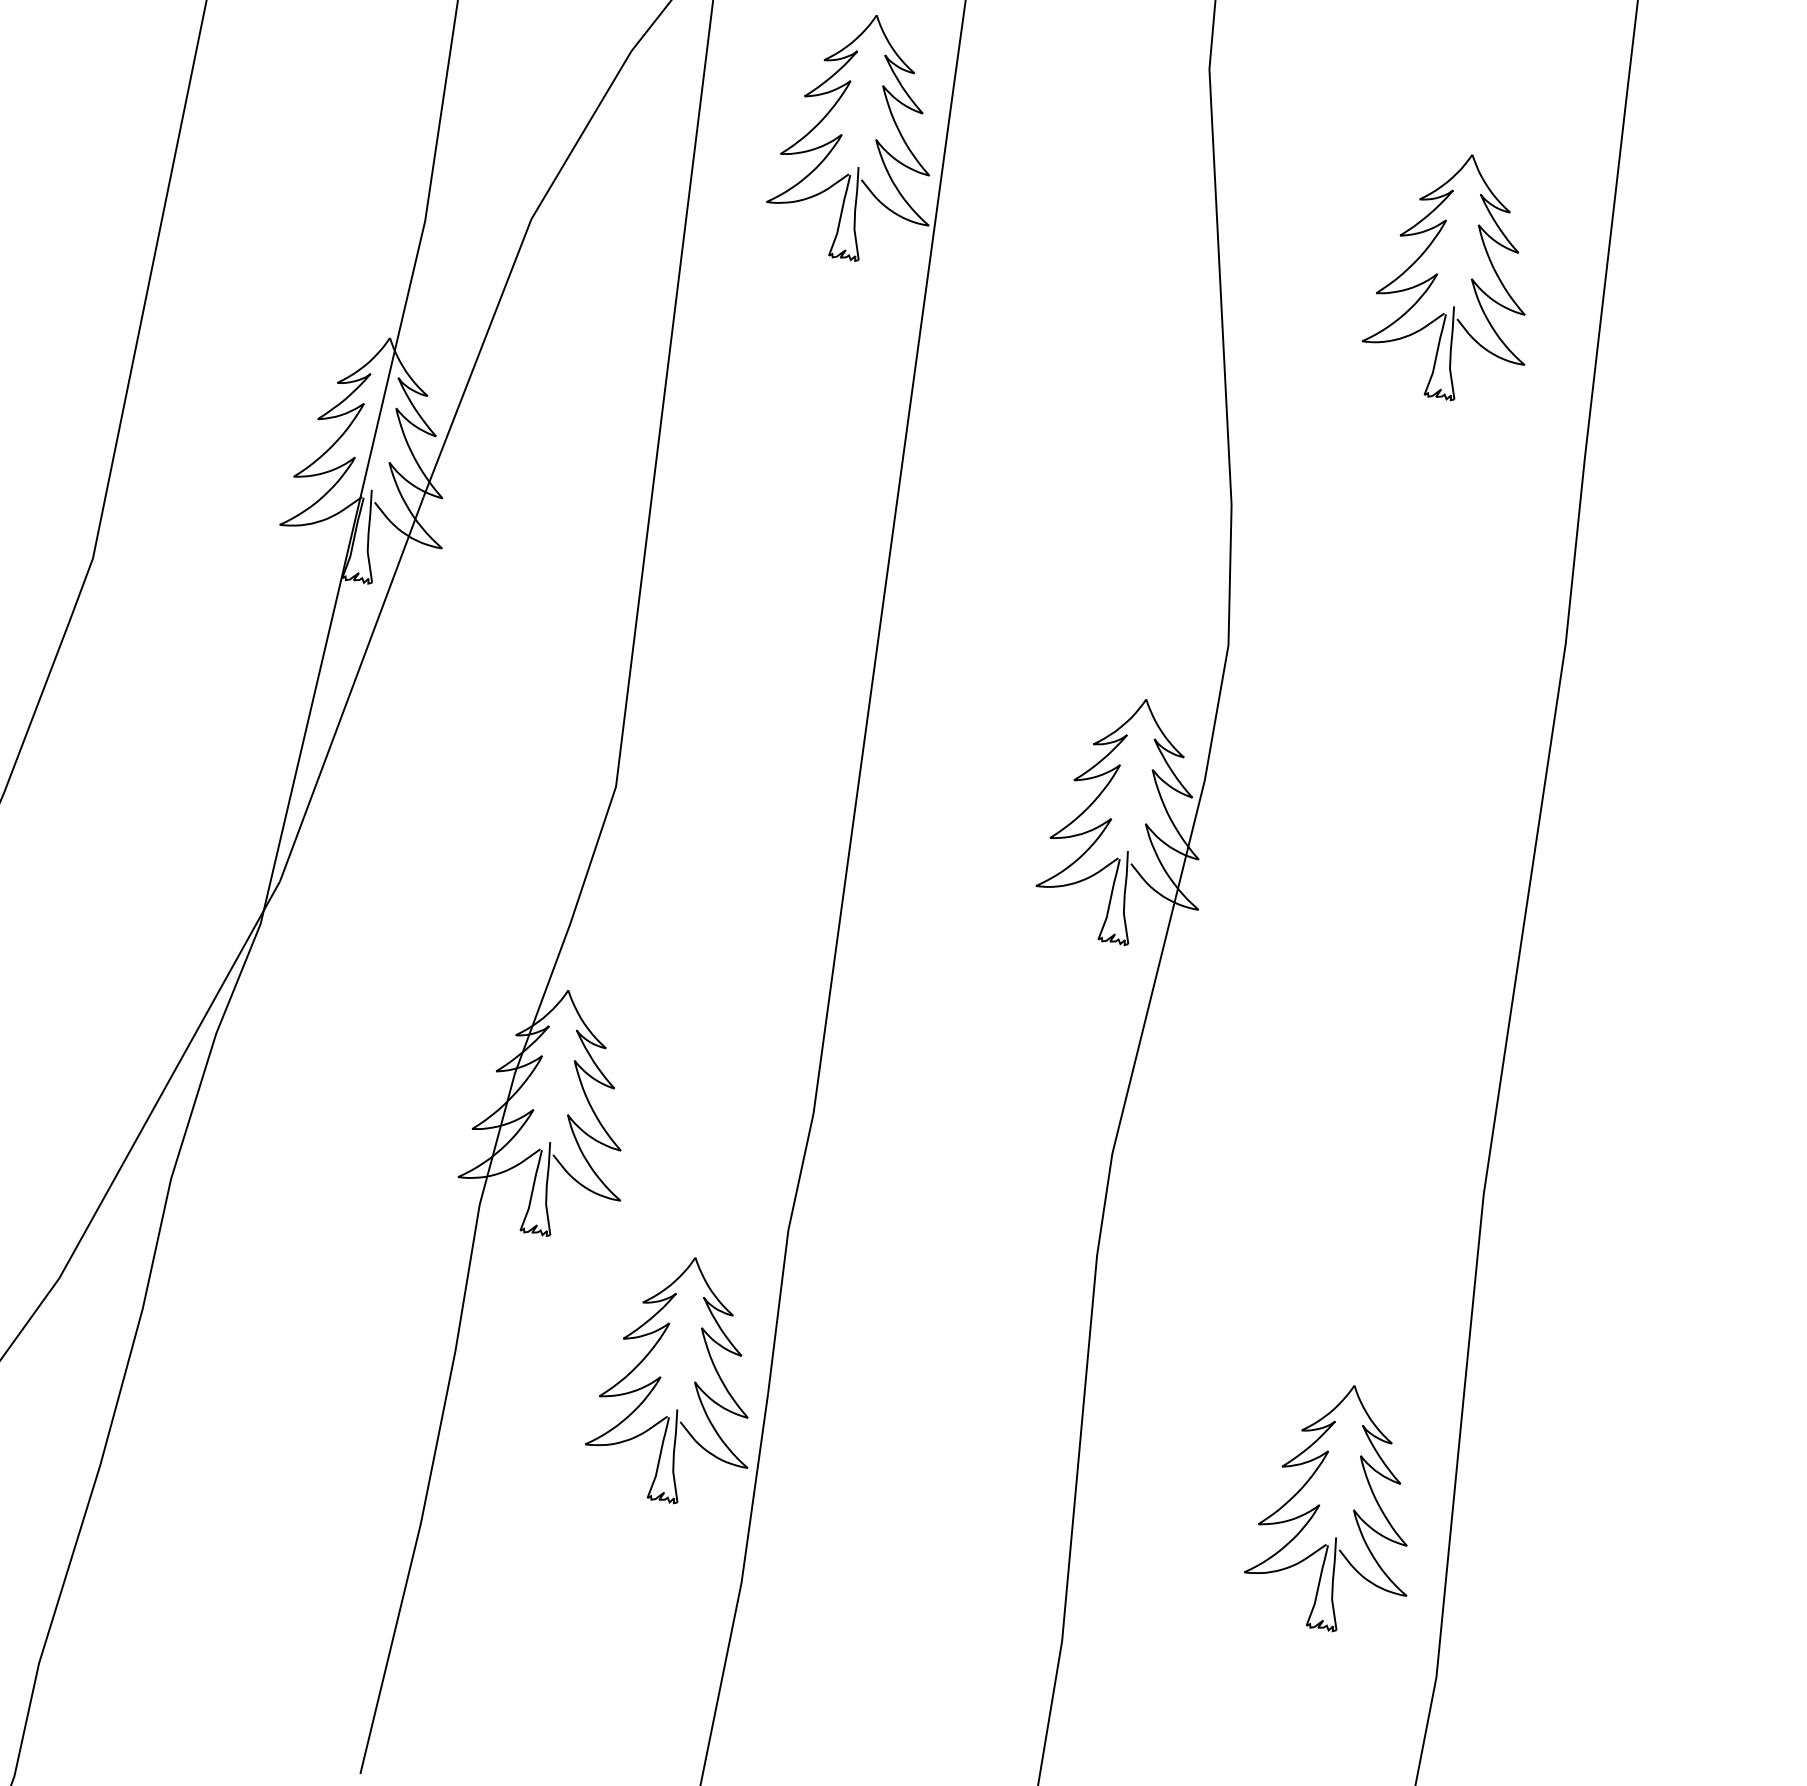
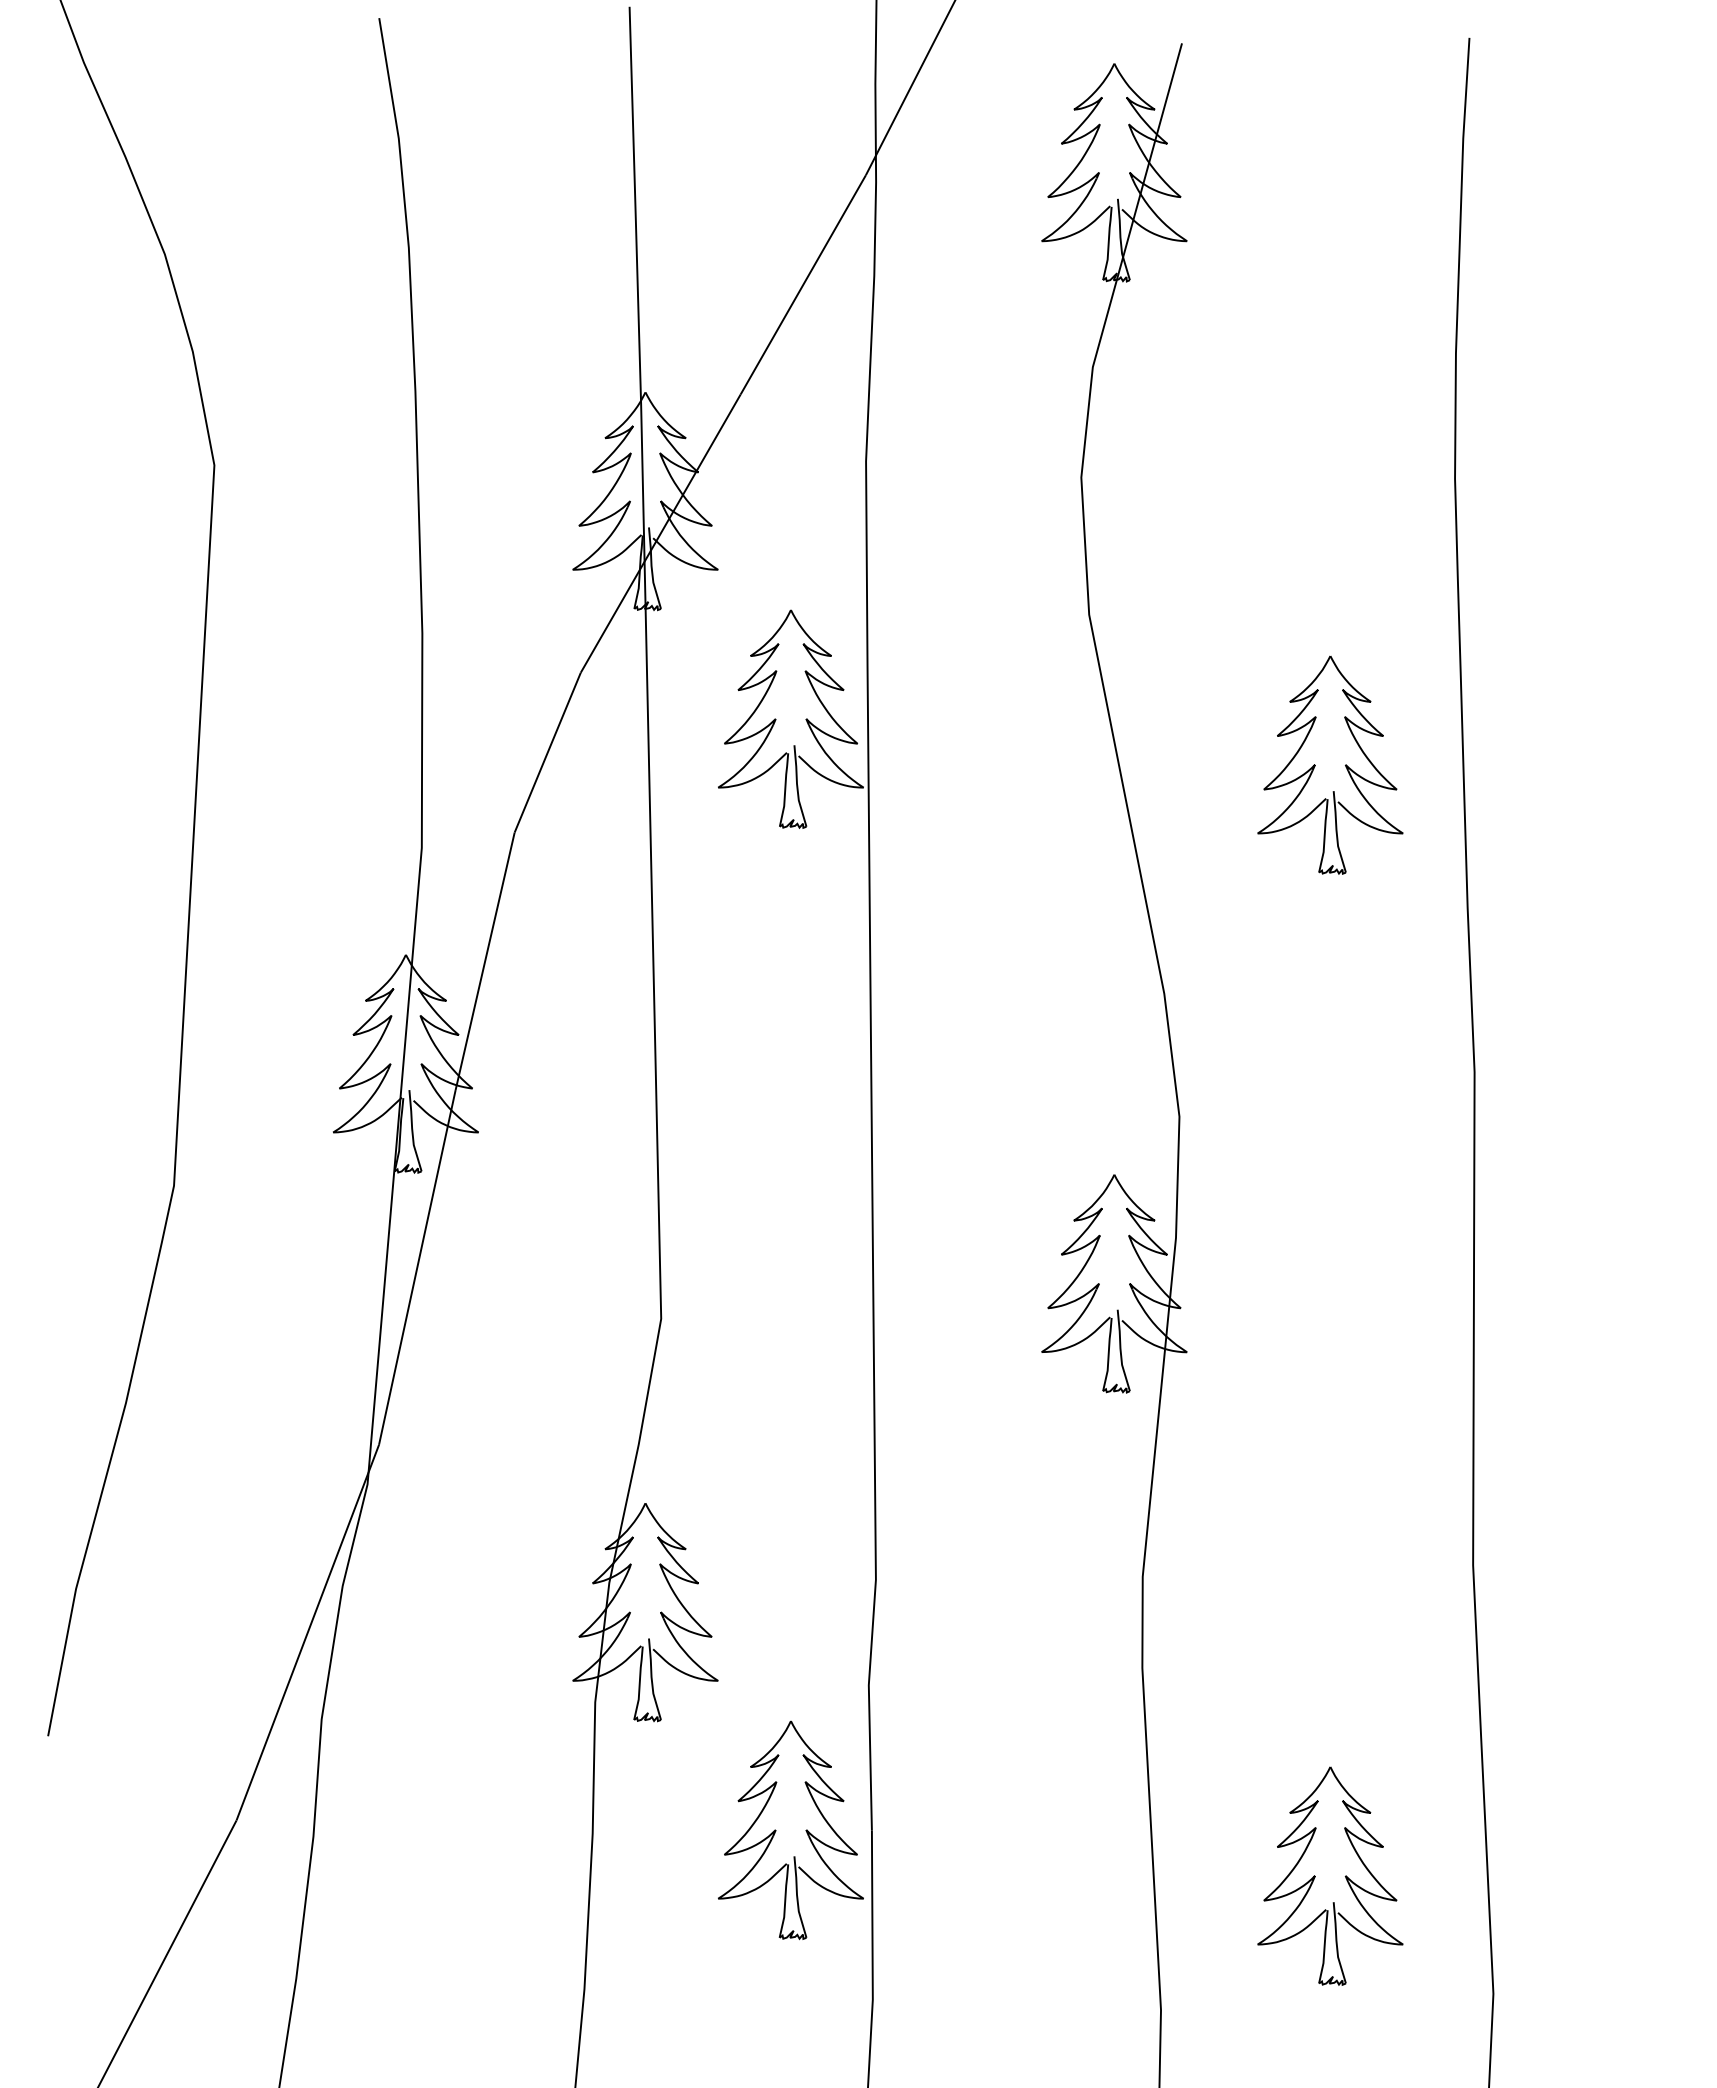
part: (1352, 1510) -> (1344, 1876), moved

